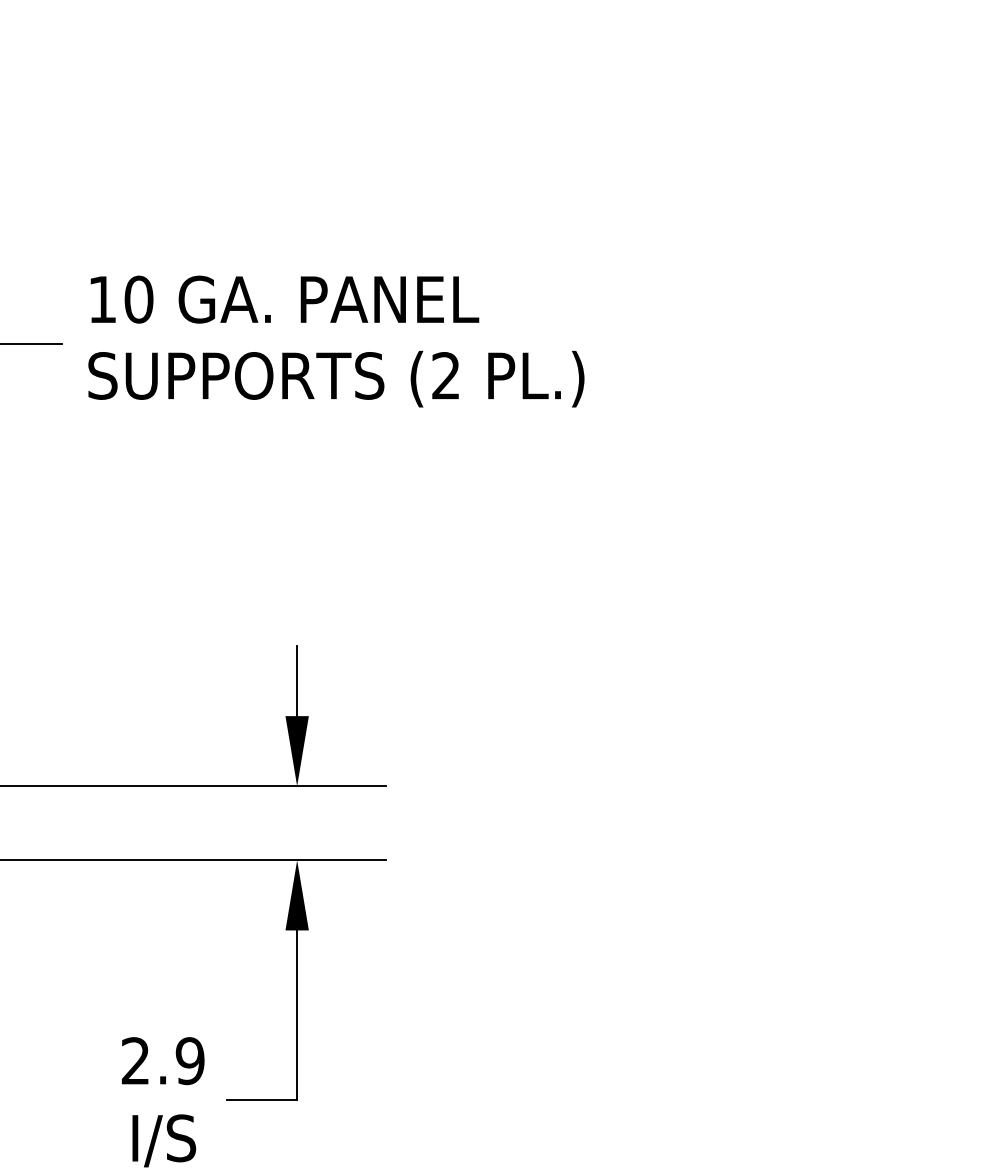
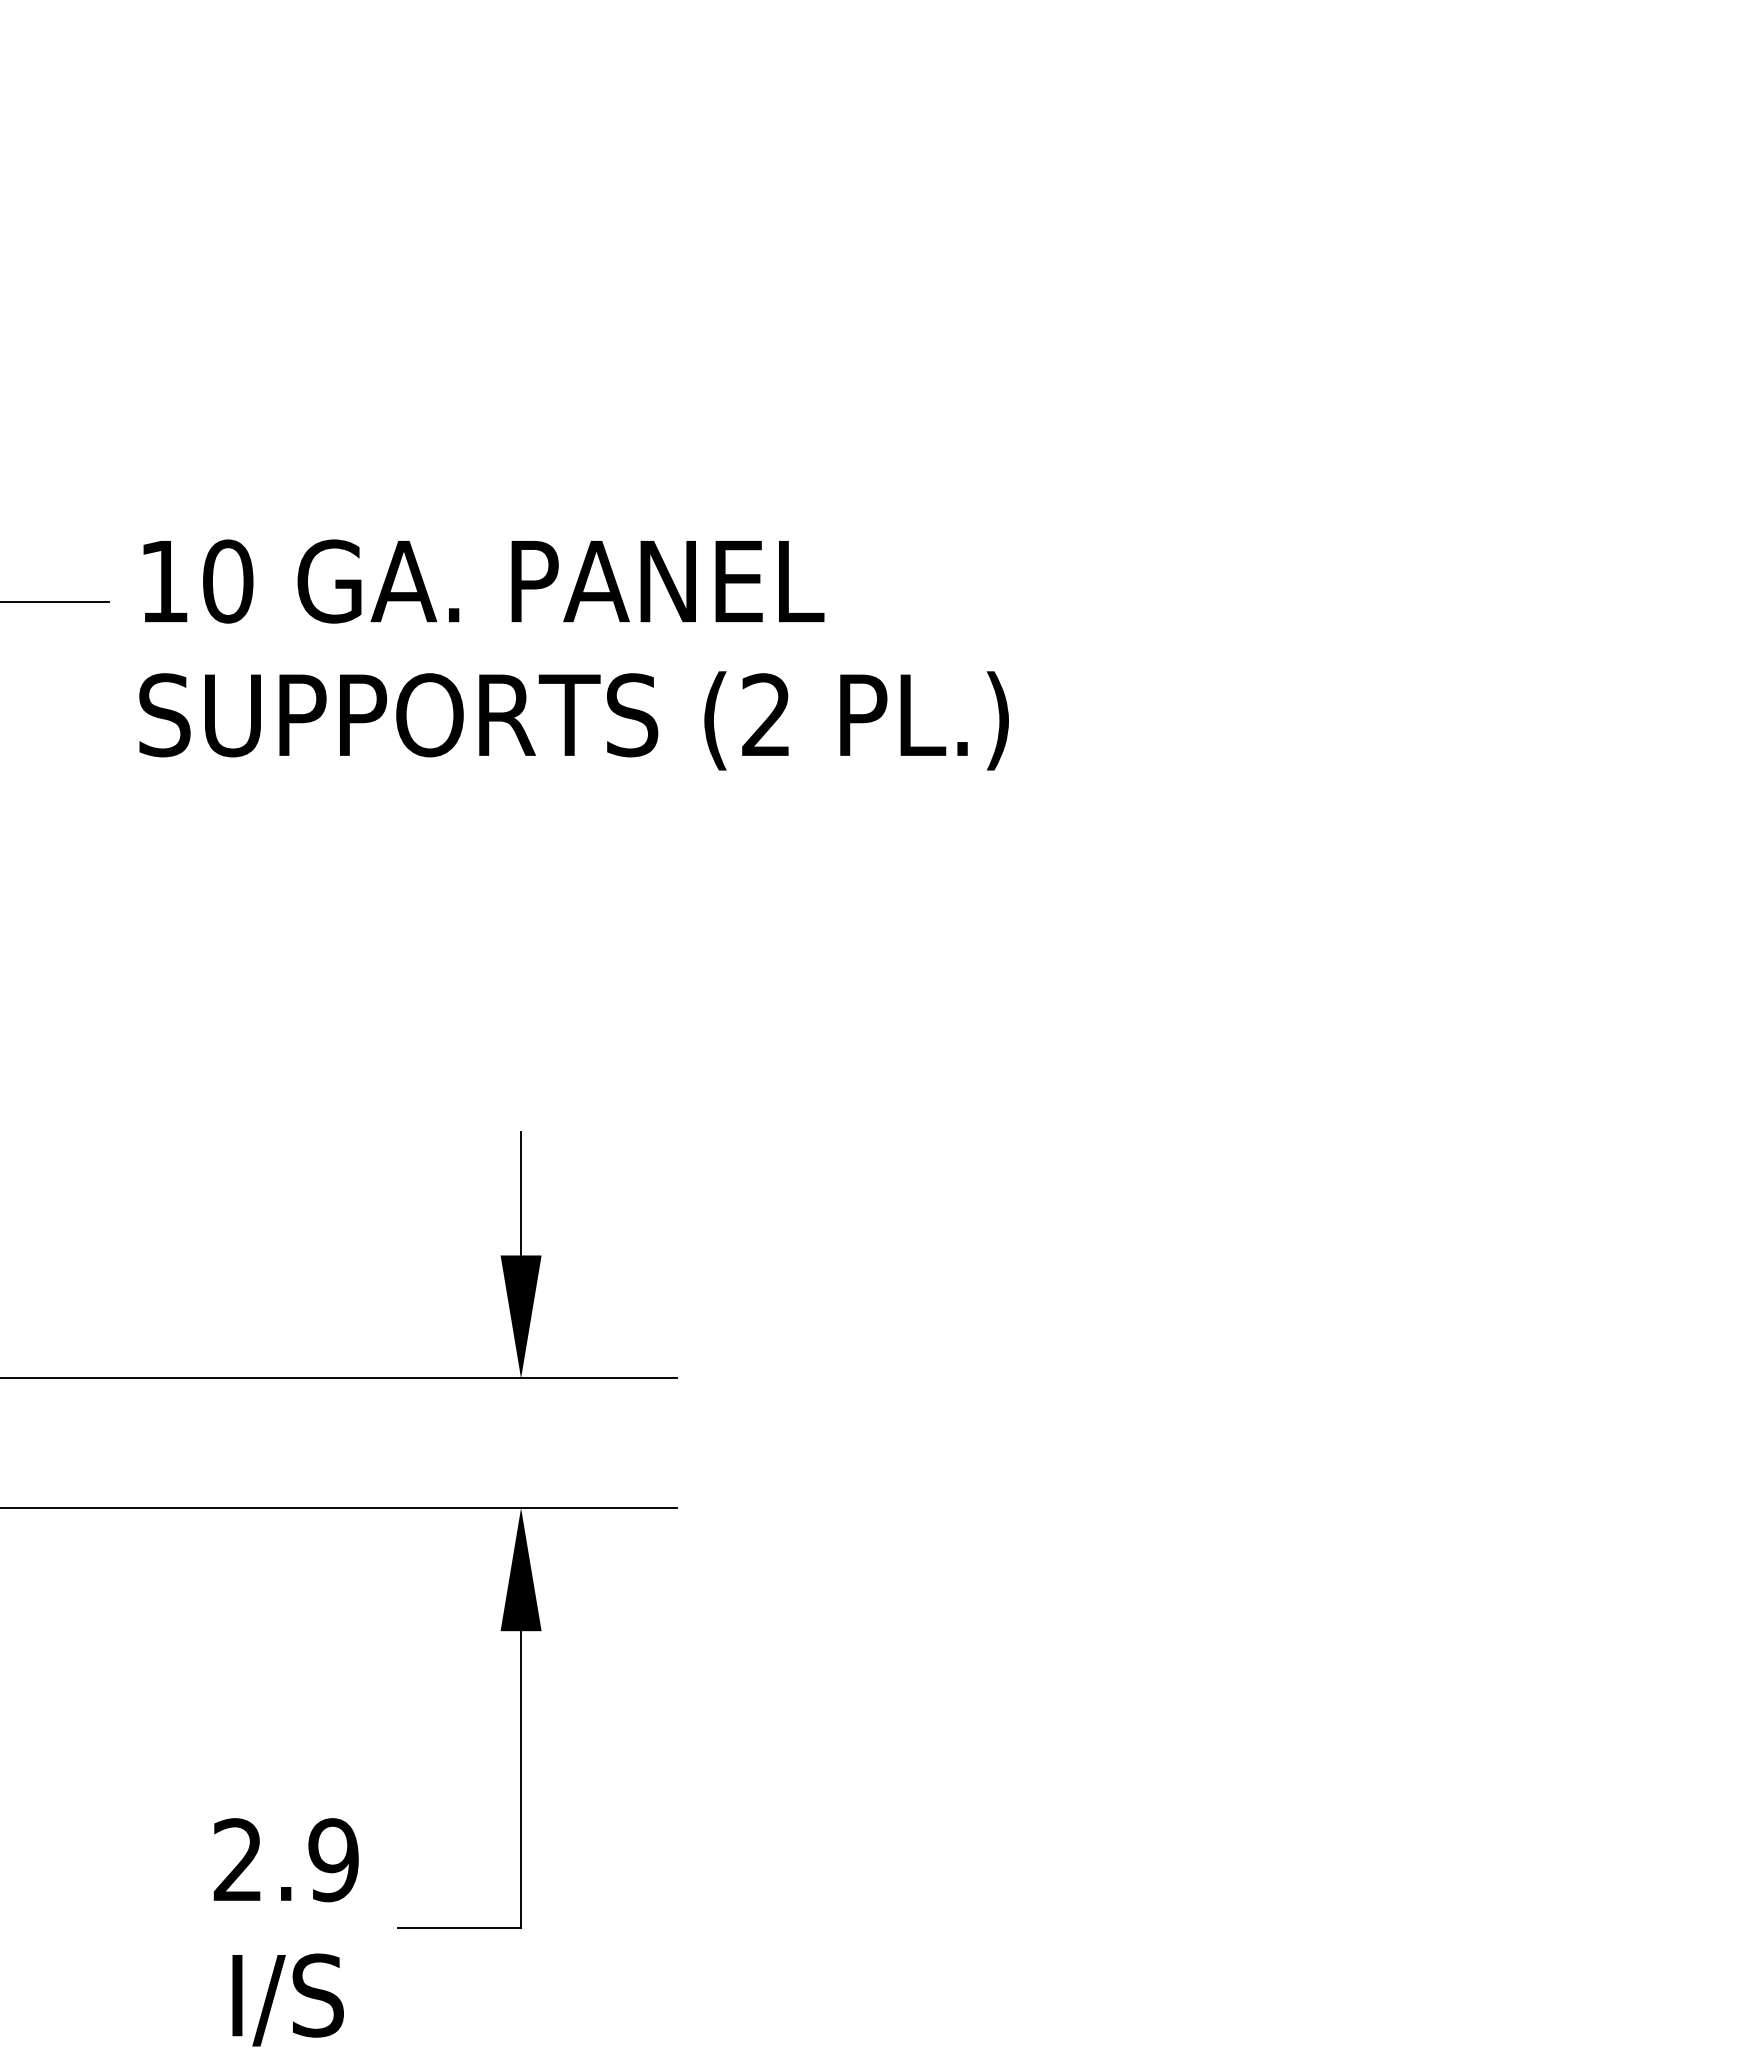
text: (336, 341) -> (574, 654), moved

